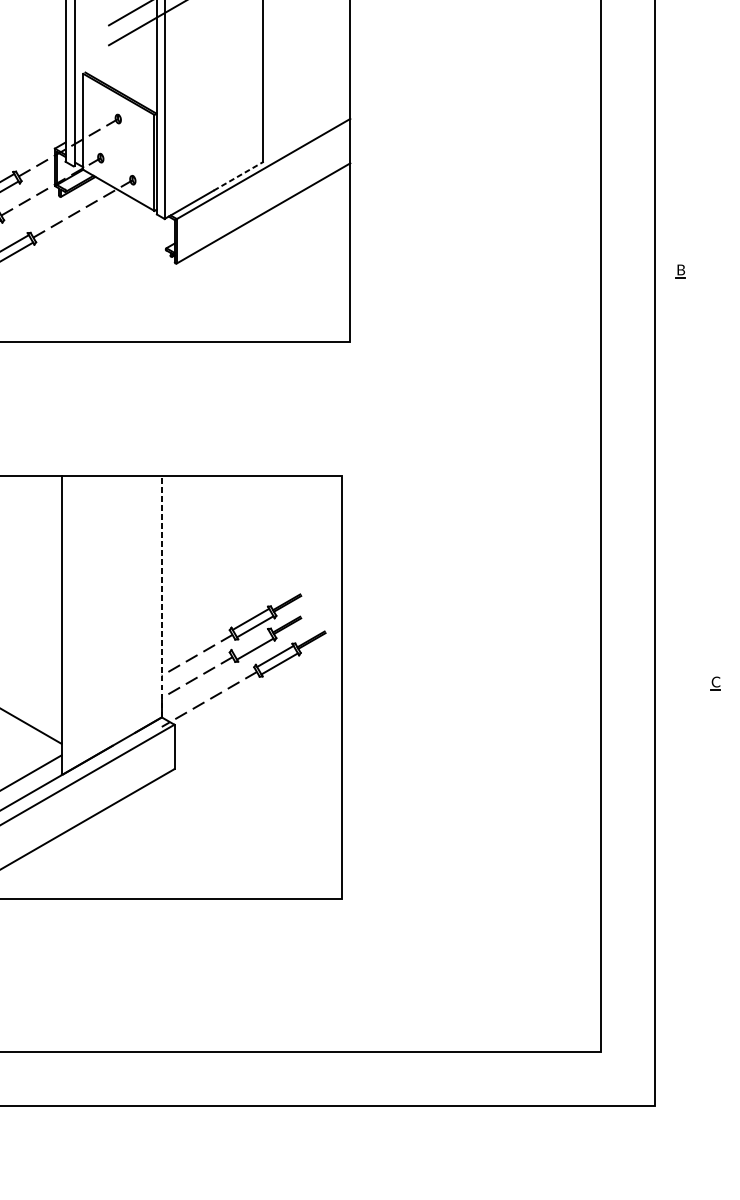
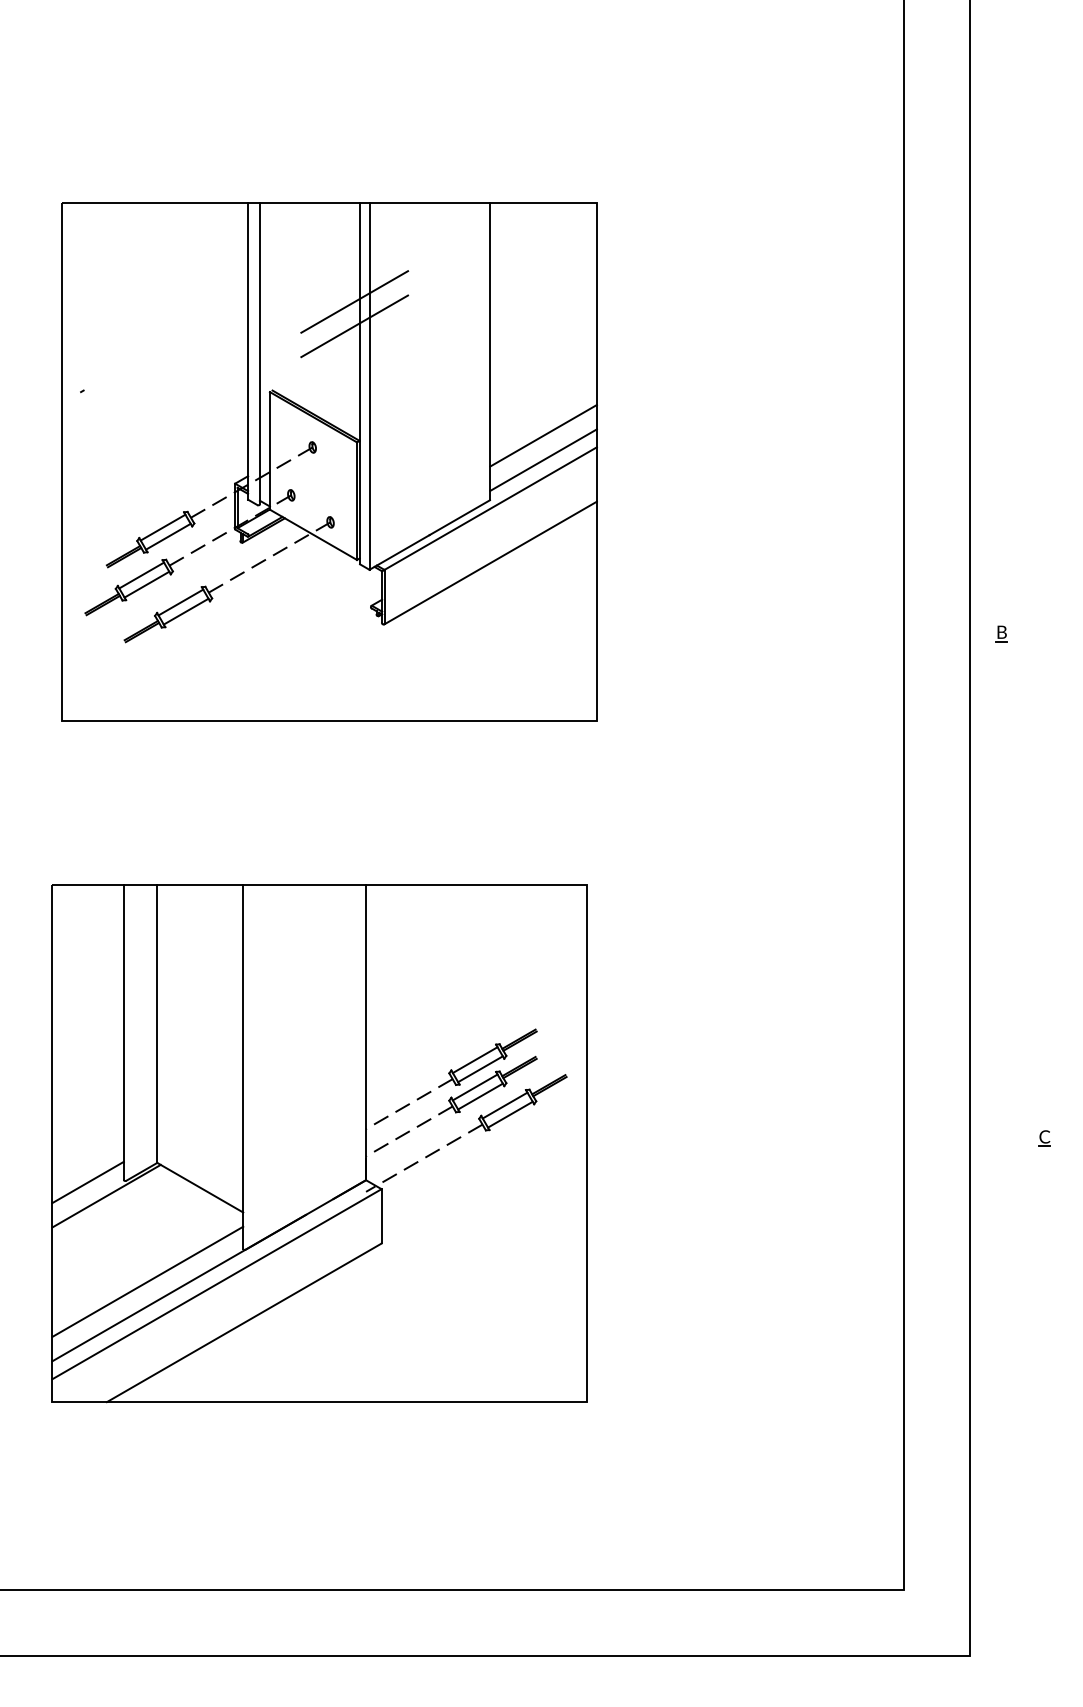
line: (306, 109) -> (543, 435), added
line: (306, 128) -> (543, 459), added
line: (238, 176) -> (459, 517), dashed -> solid
line: (162, 596) -> (366, 1032), dashed -> solid
line: (250, 641) -> (474, 1087), added

